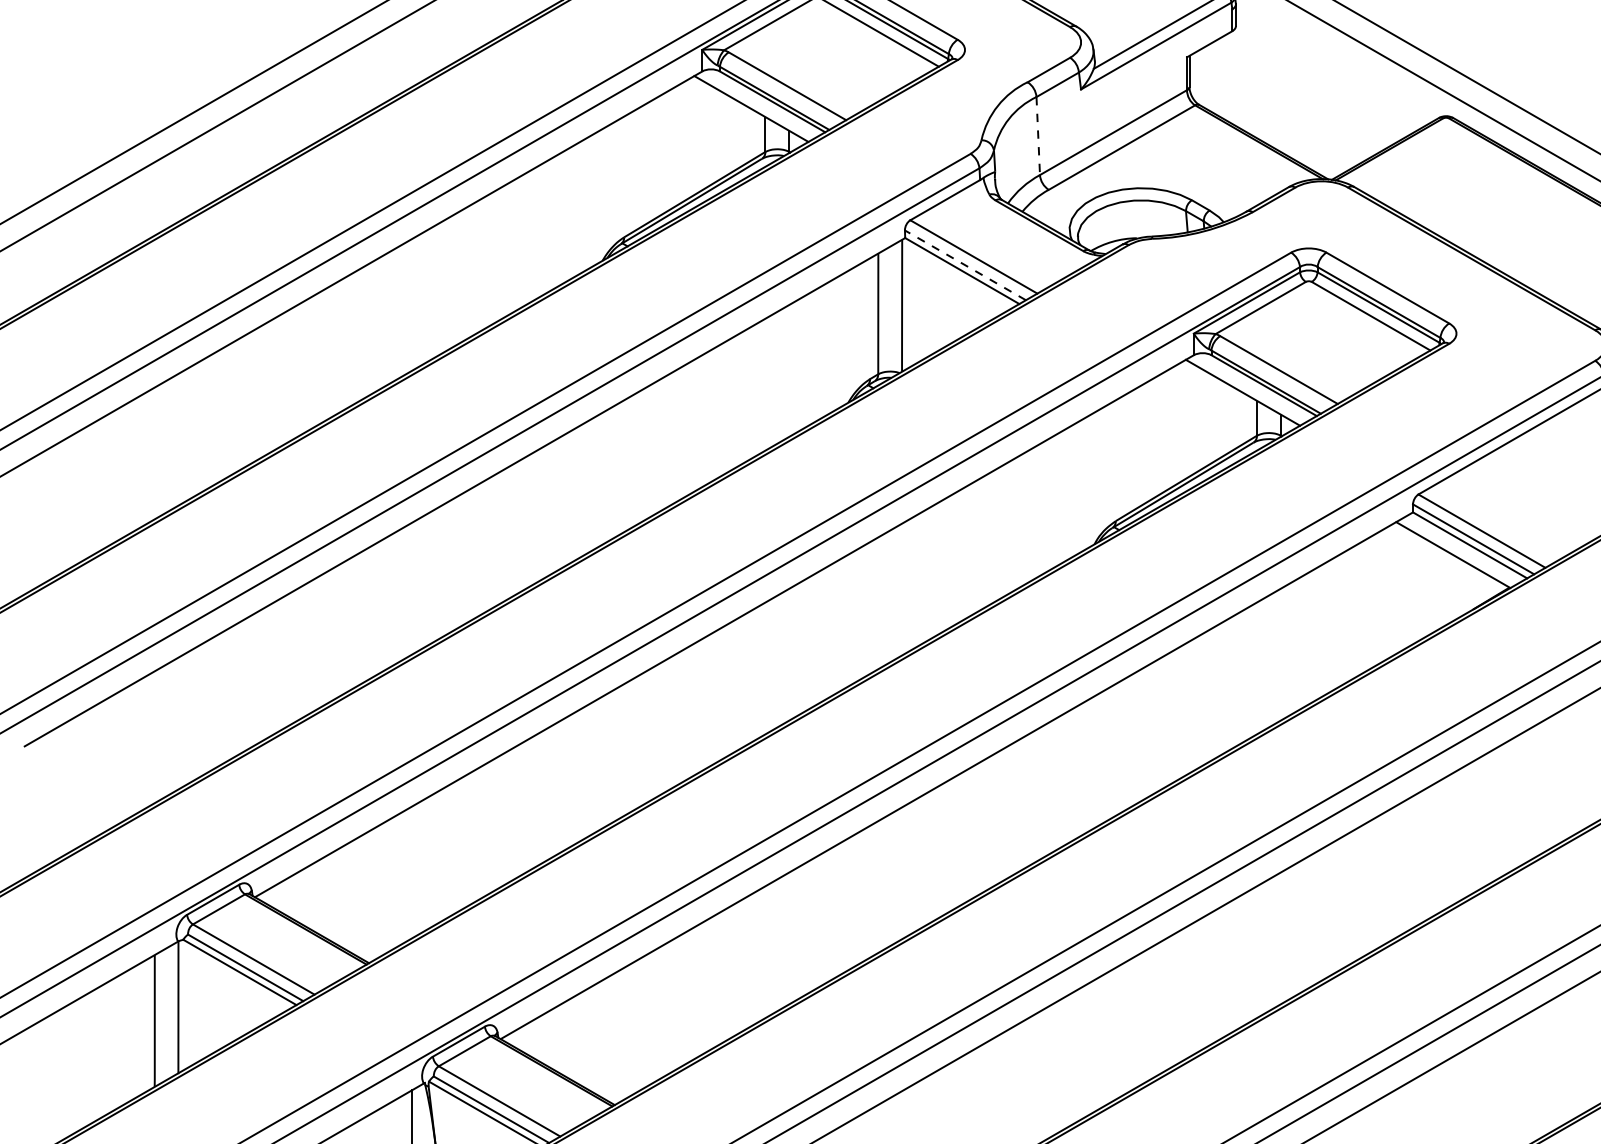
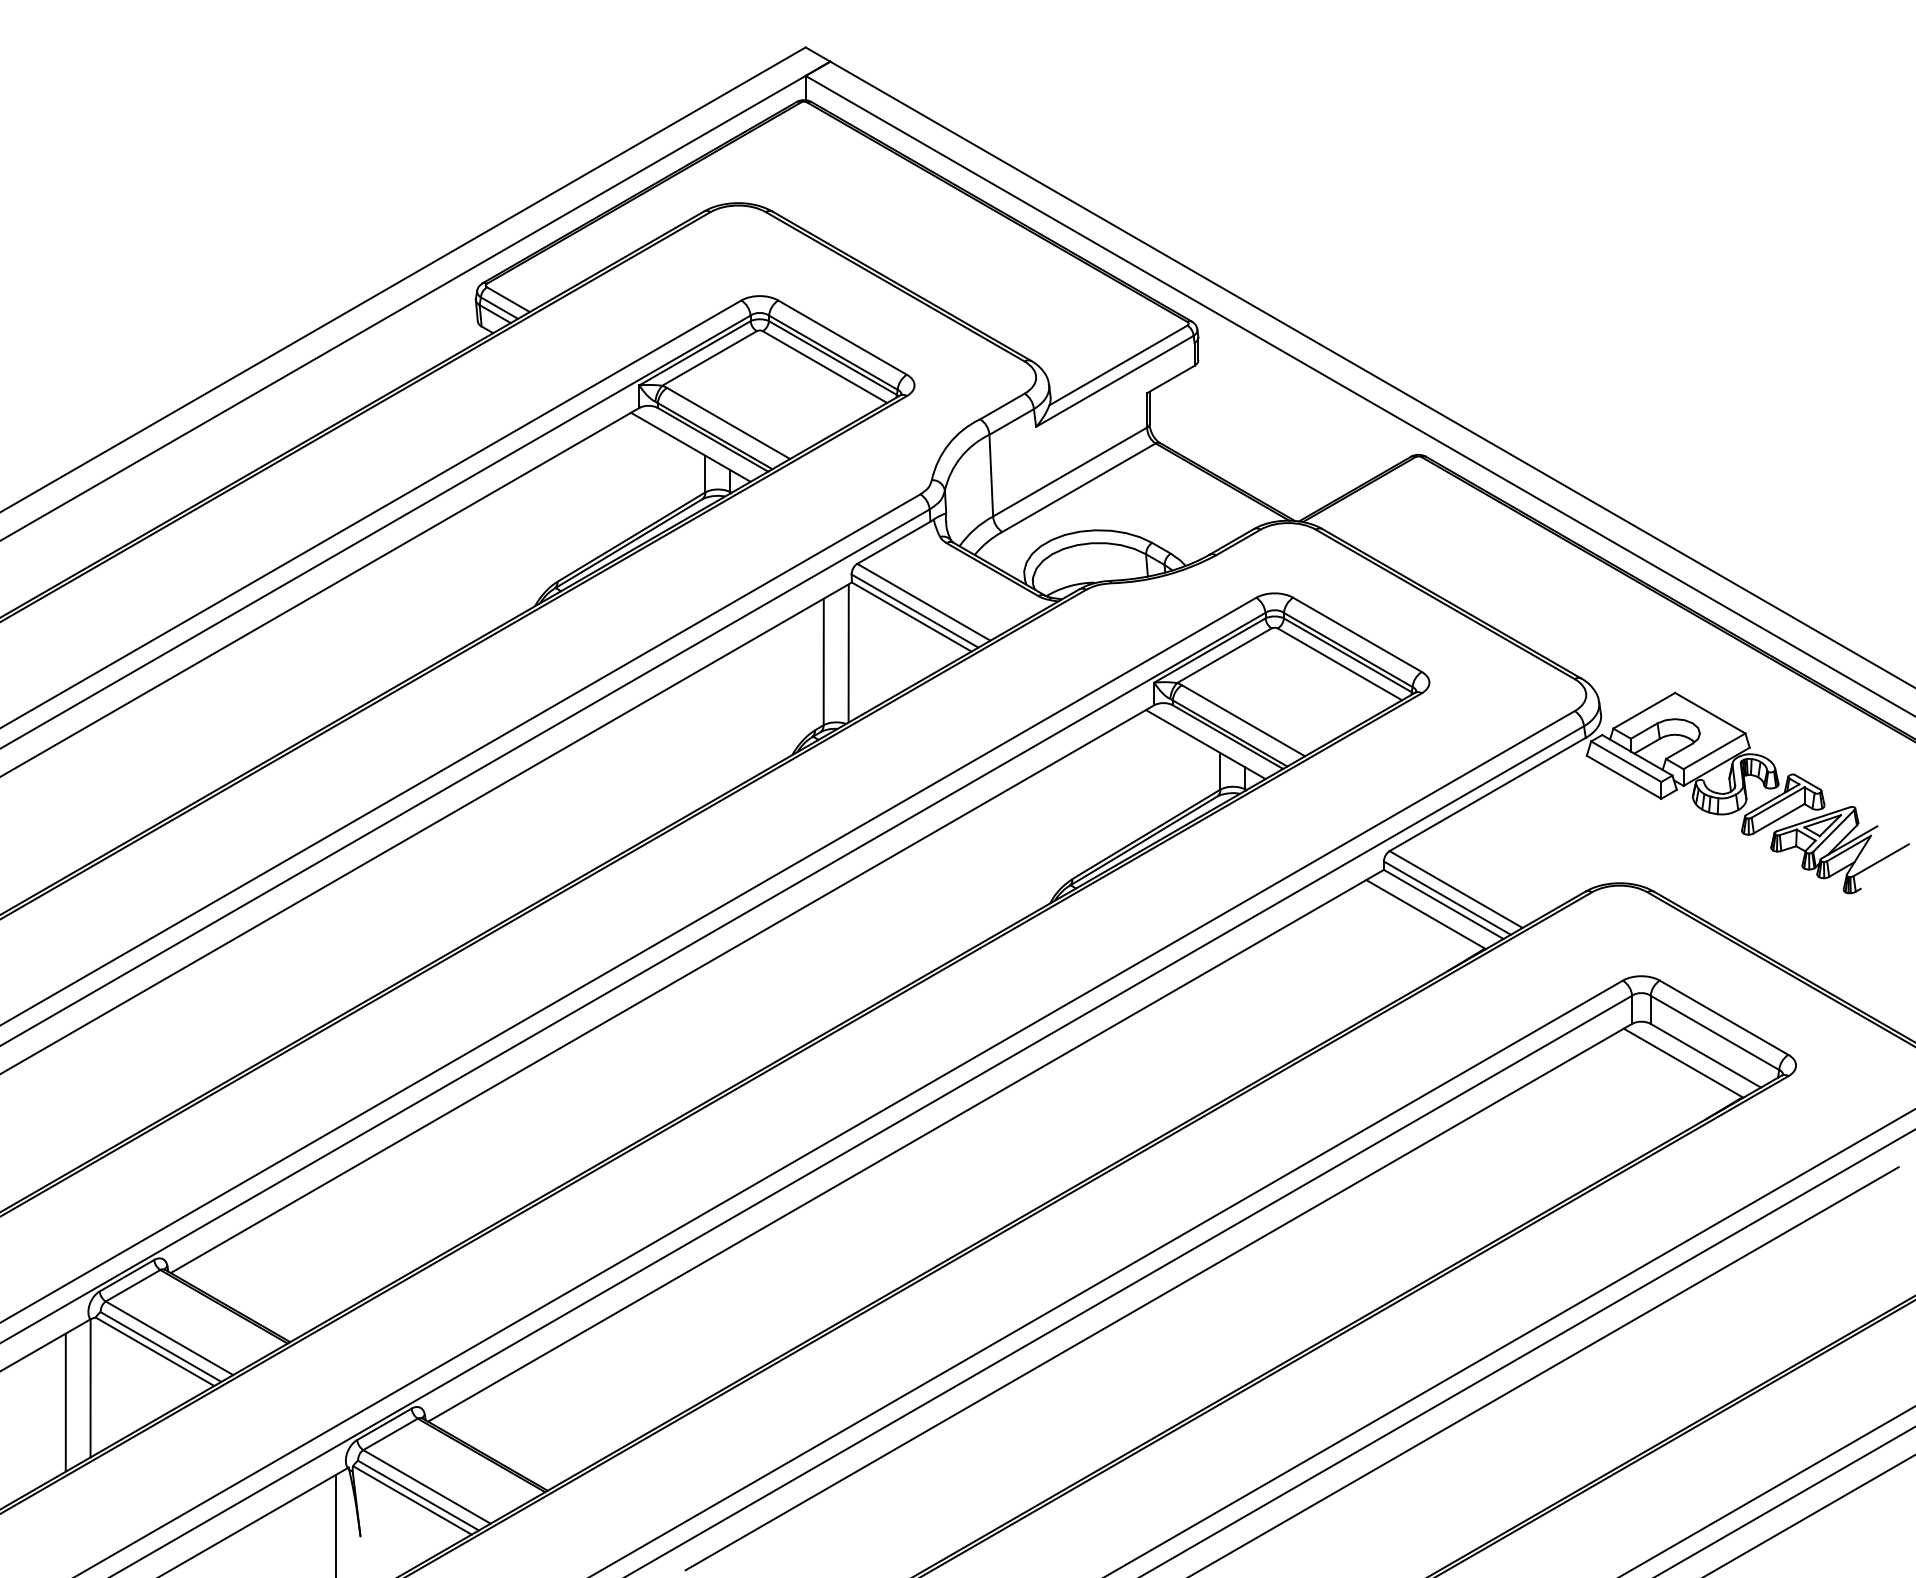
line: (1038, 135) -> (991, 475), dashed -> solid
line: (964, 264) -> (914, 610), dashed -> solid

